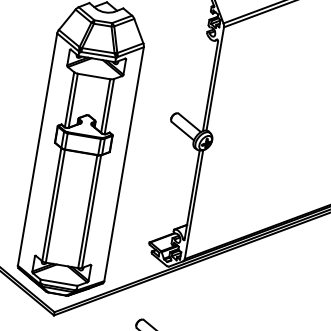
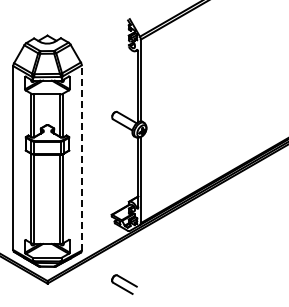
line: (123, 164) -> (81, 158), solid -> dashed

